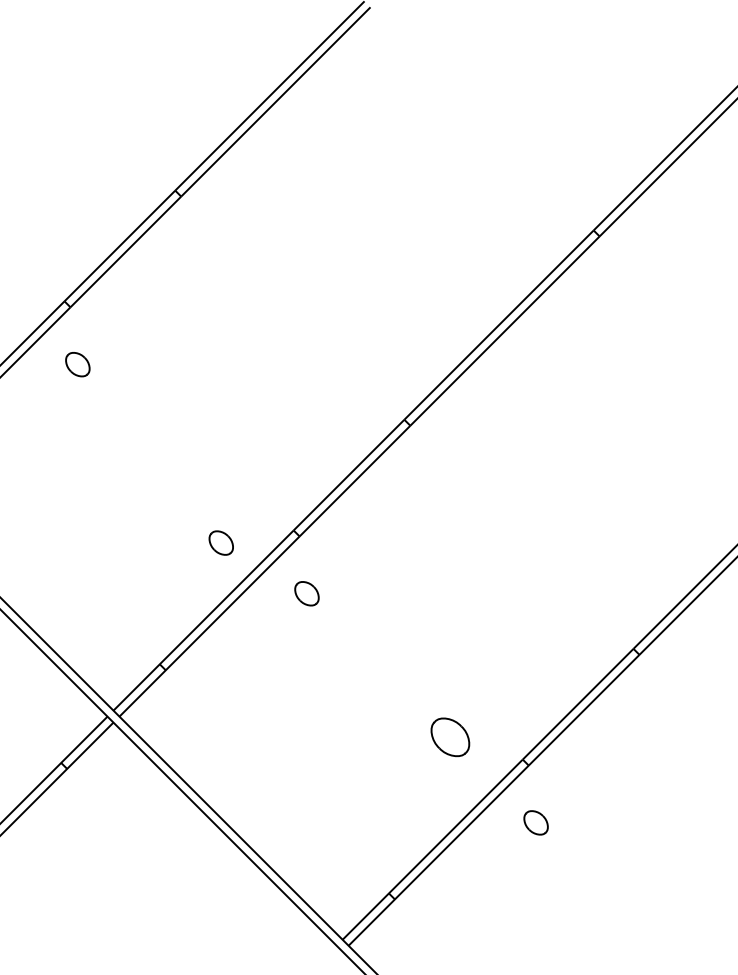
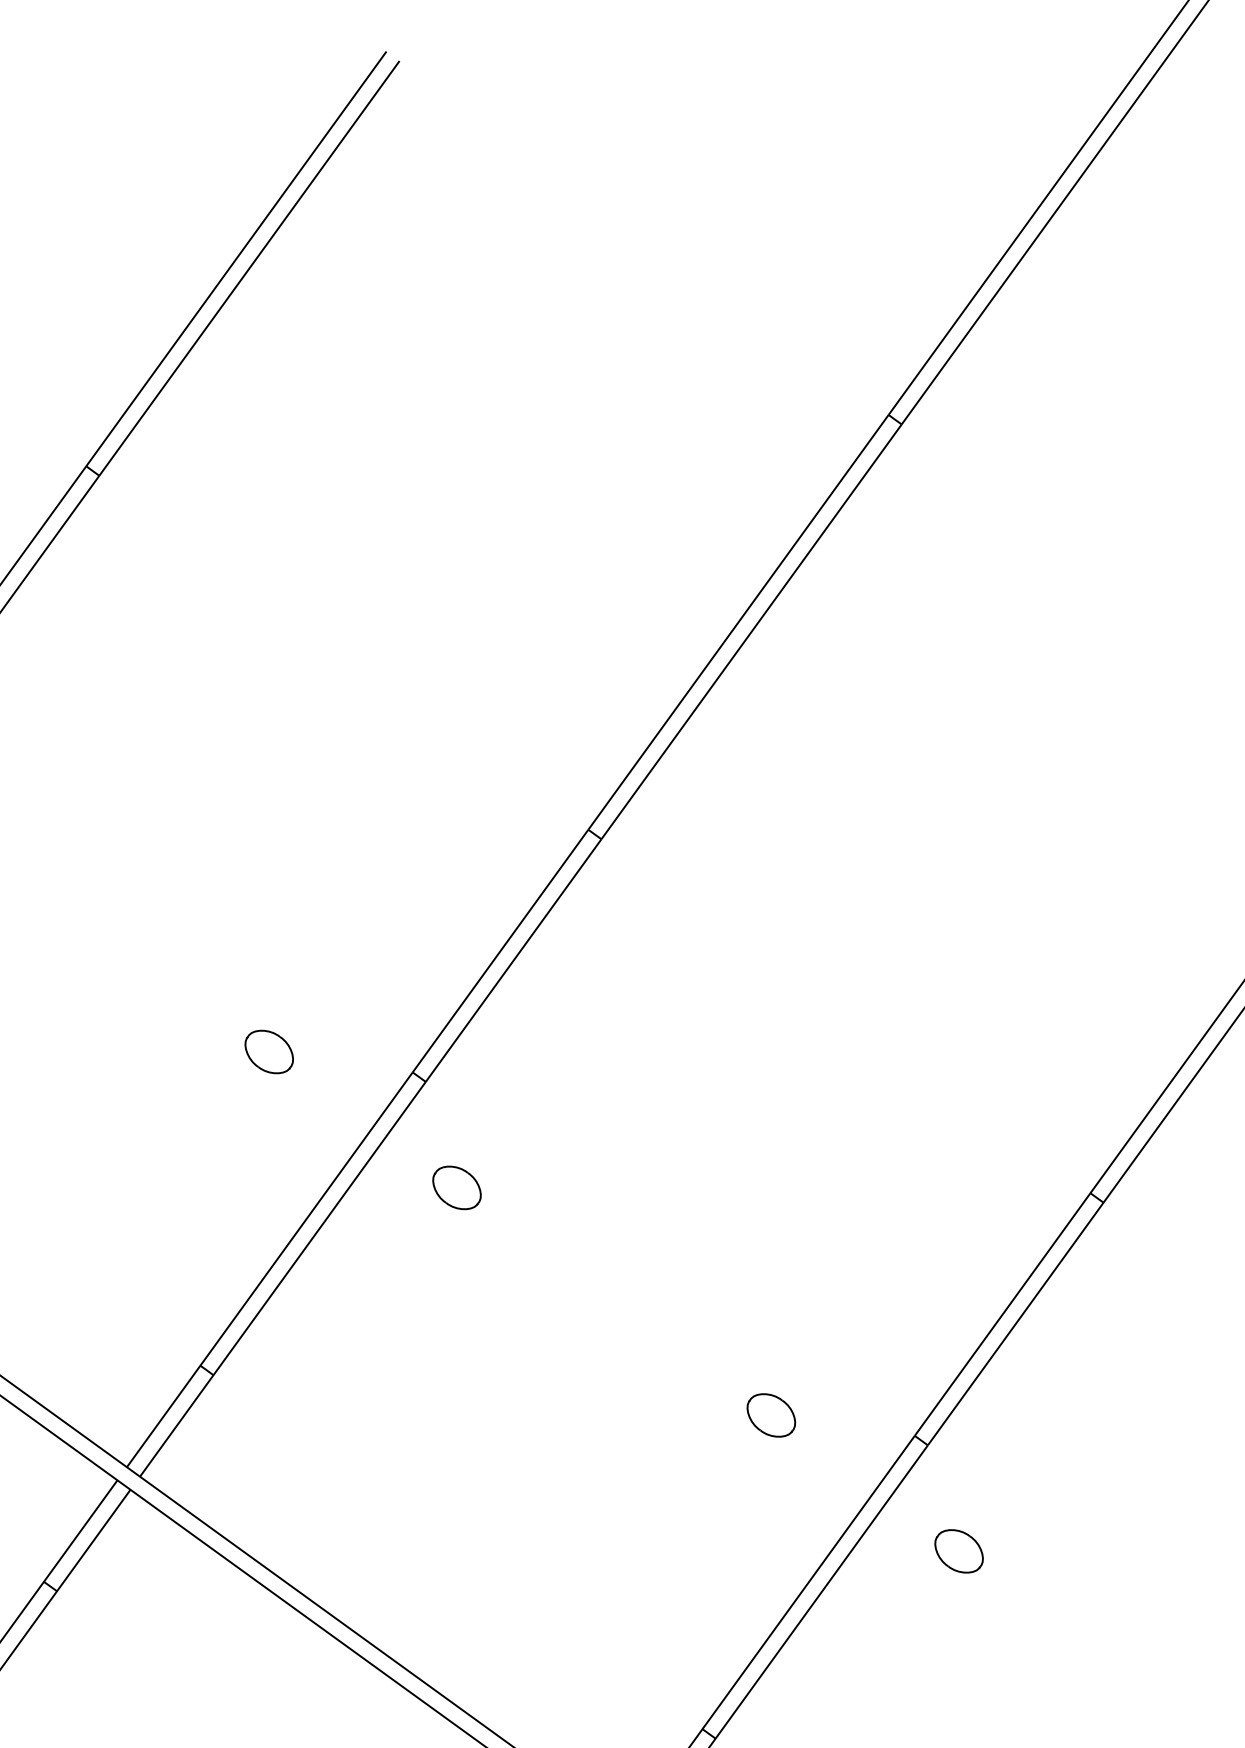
part: (220, 542) -> (267, 1051), moved
part: (450, 736) -> (771, 1414), size x0.62

